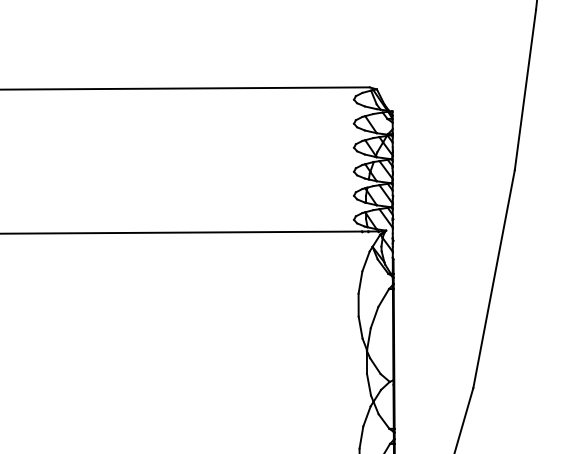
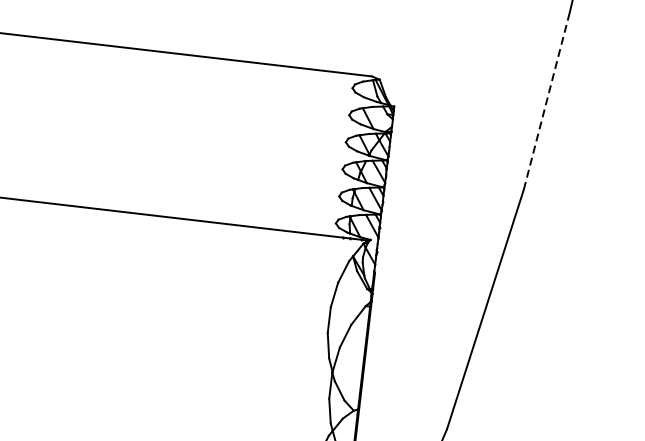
line: (525, 90) -> (546, 101), solid -> dashed

